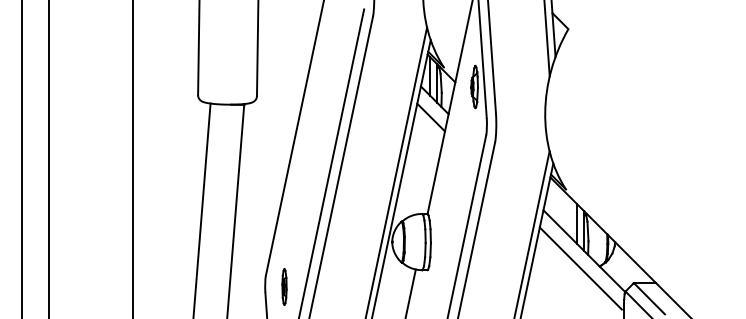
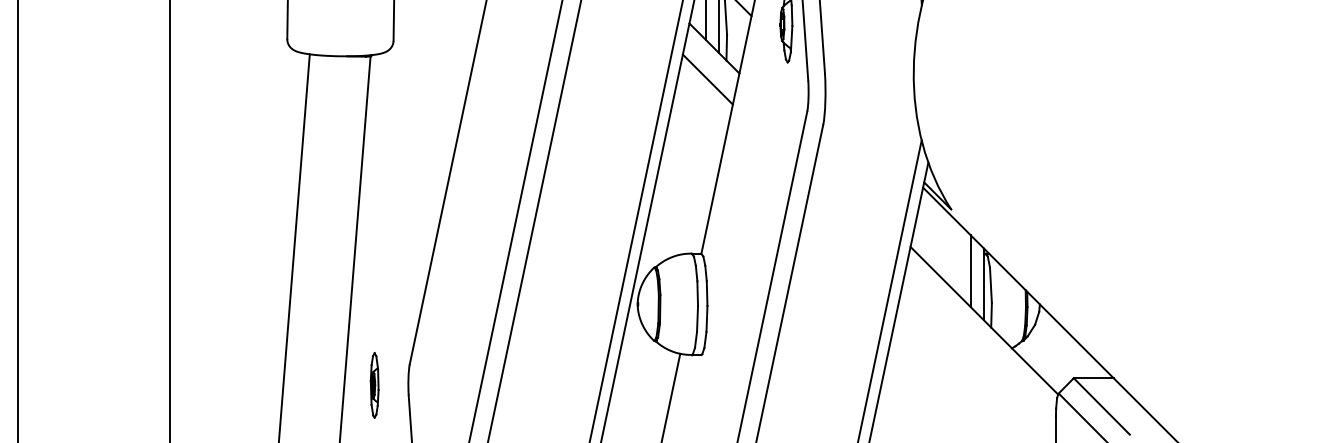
line: (580, 268) -> (977, 351), removed
part: (284, 286) -> (374, 384), moved

